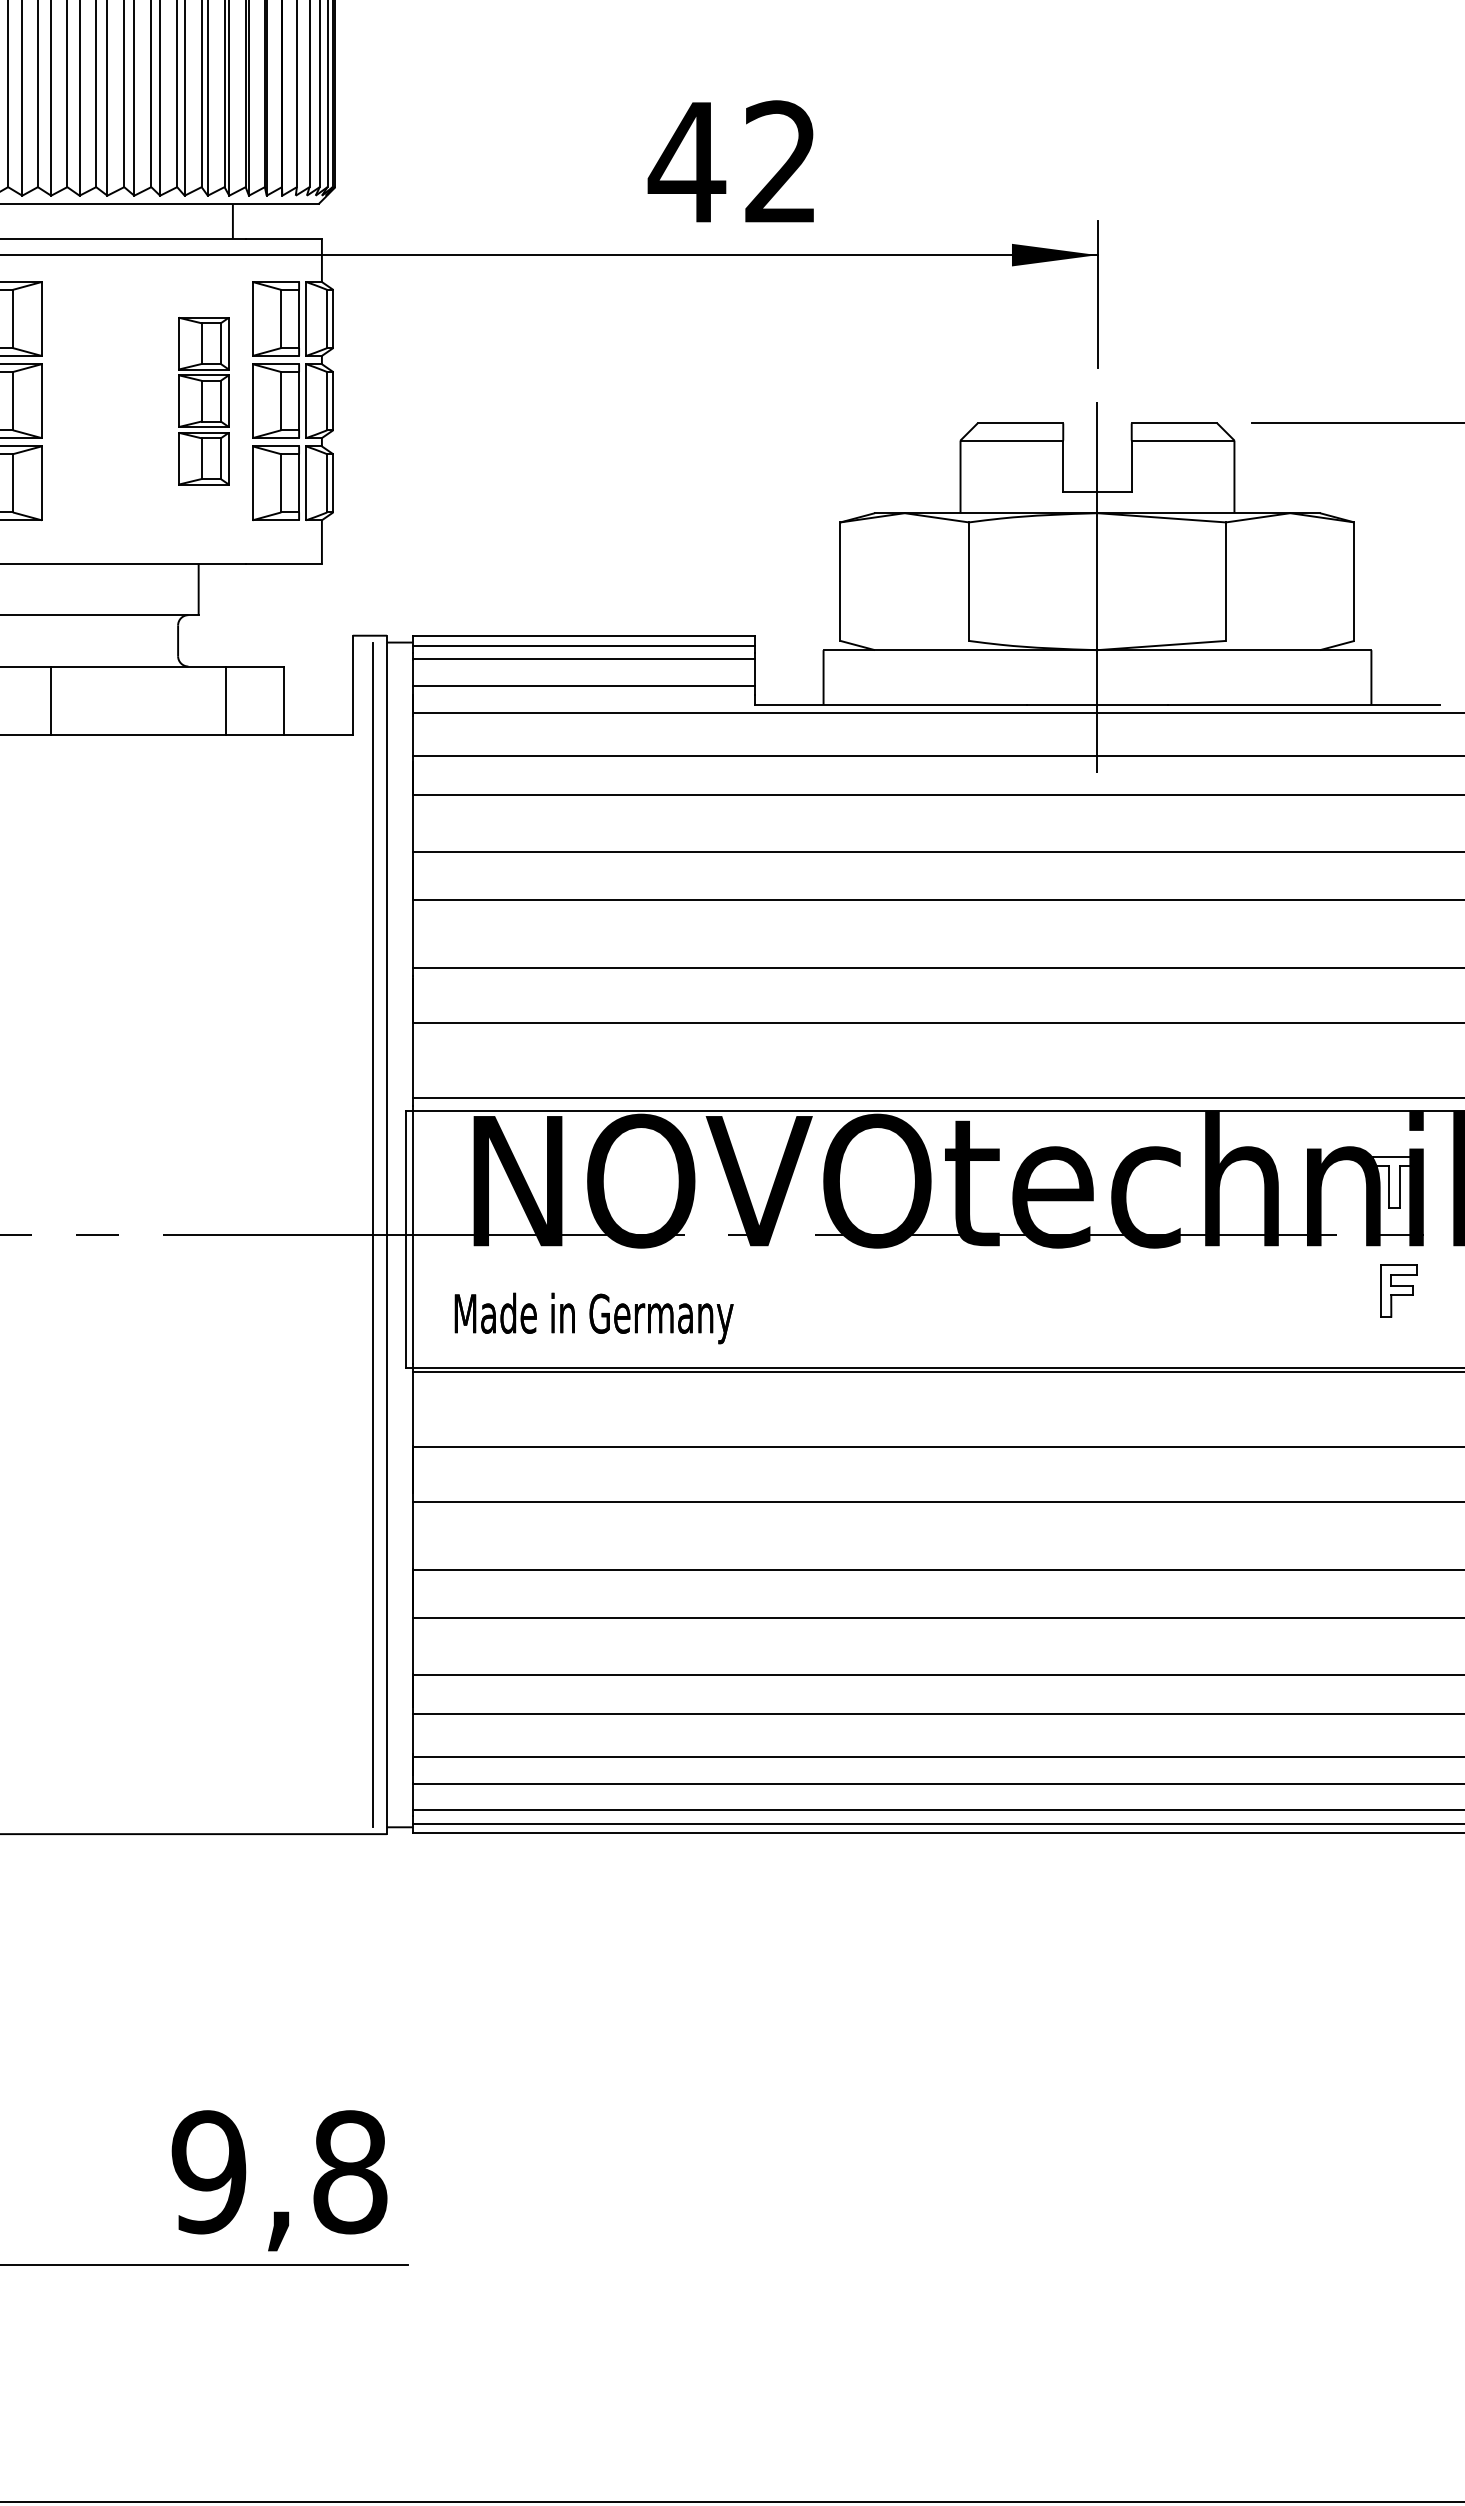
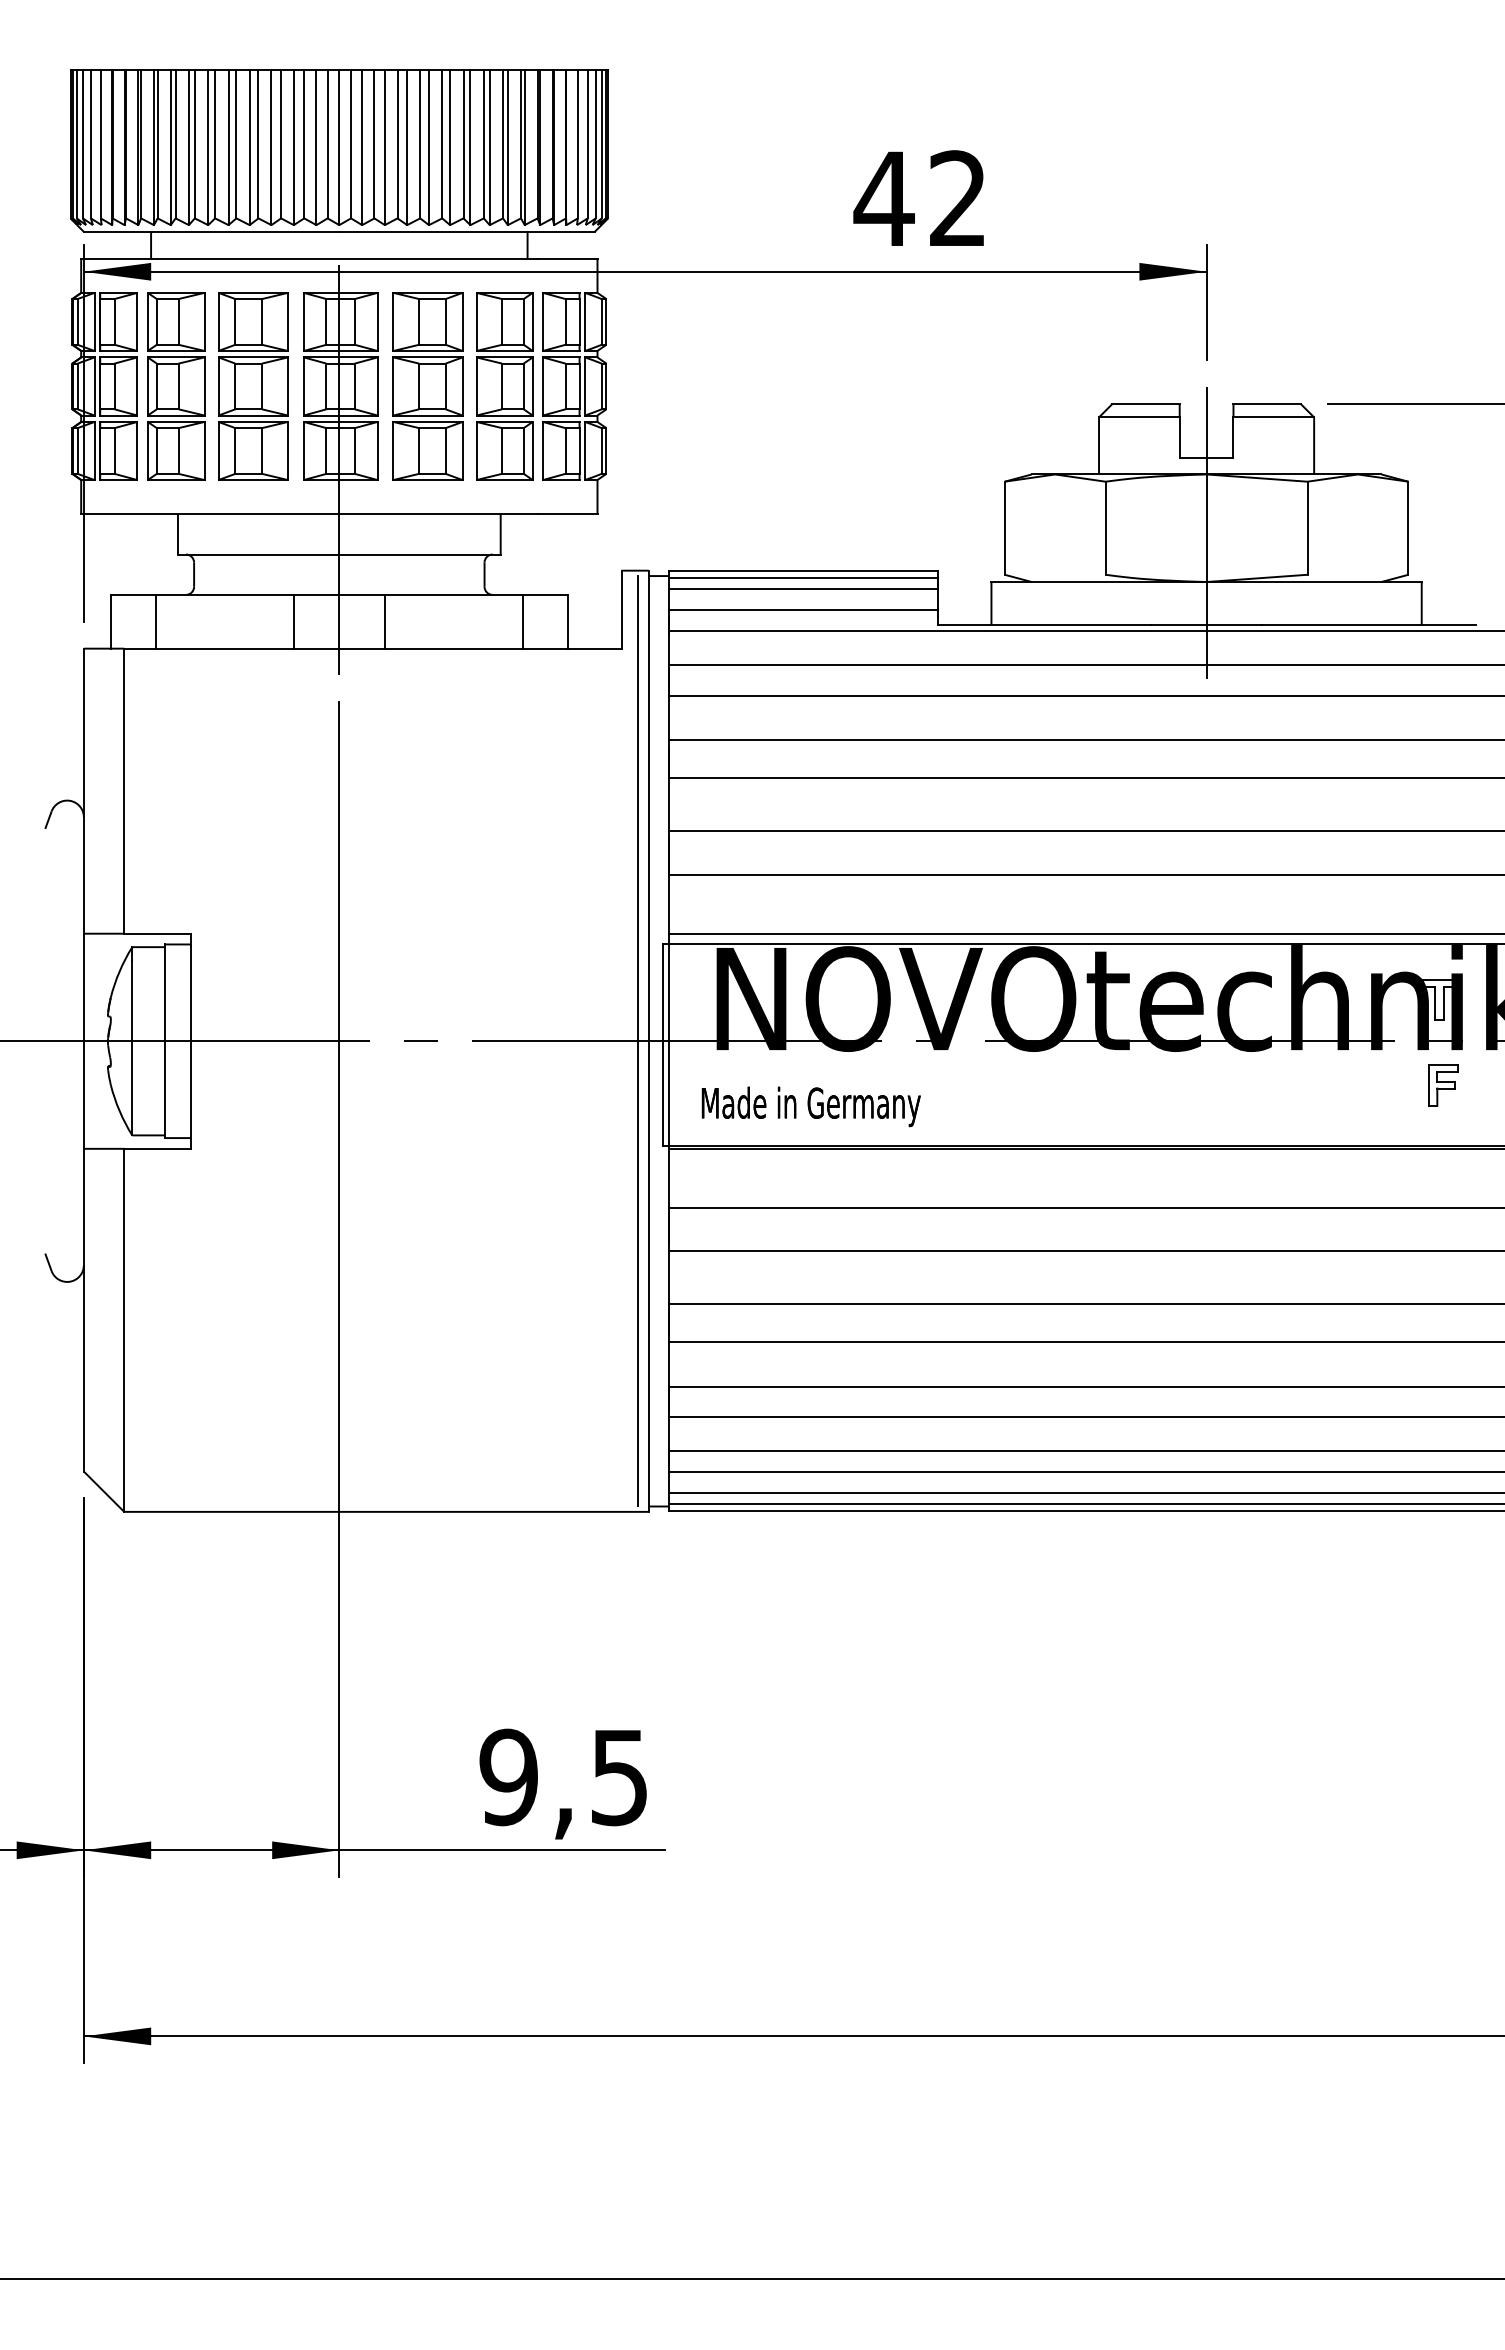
part: (105, 401) -> (427, 386), added
part: (203, 401) -> (504, 386), size x1.43
text: (349, 2172) -> (619, 1777), 9,8 -> 9,5

